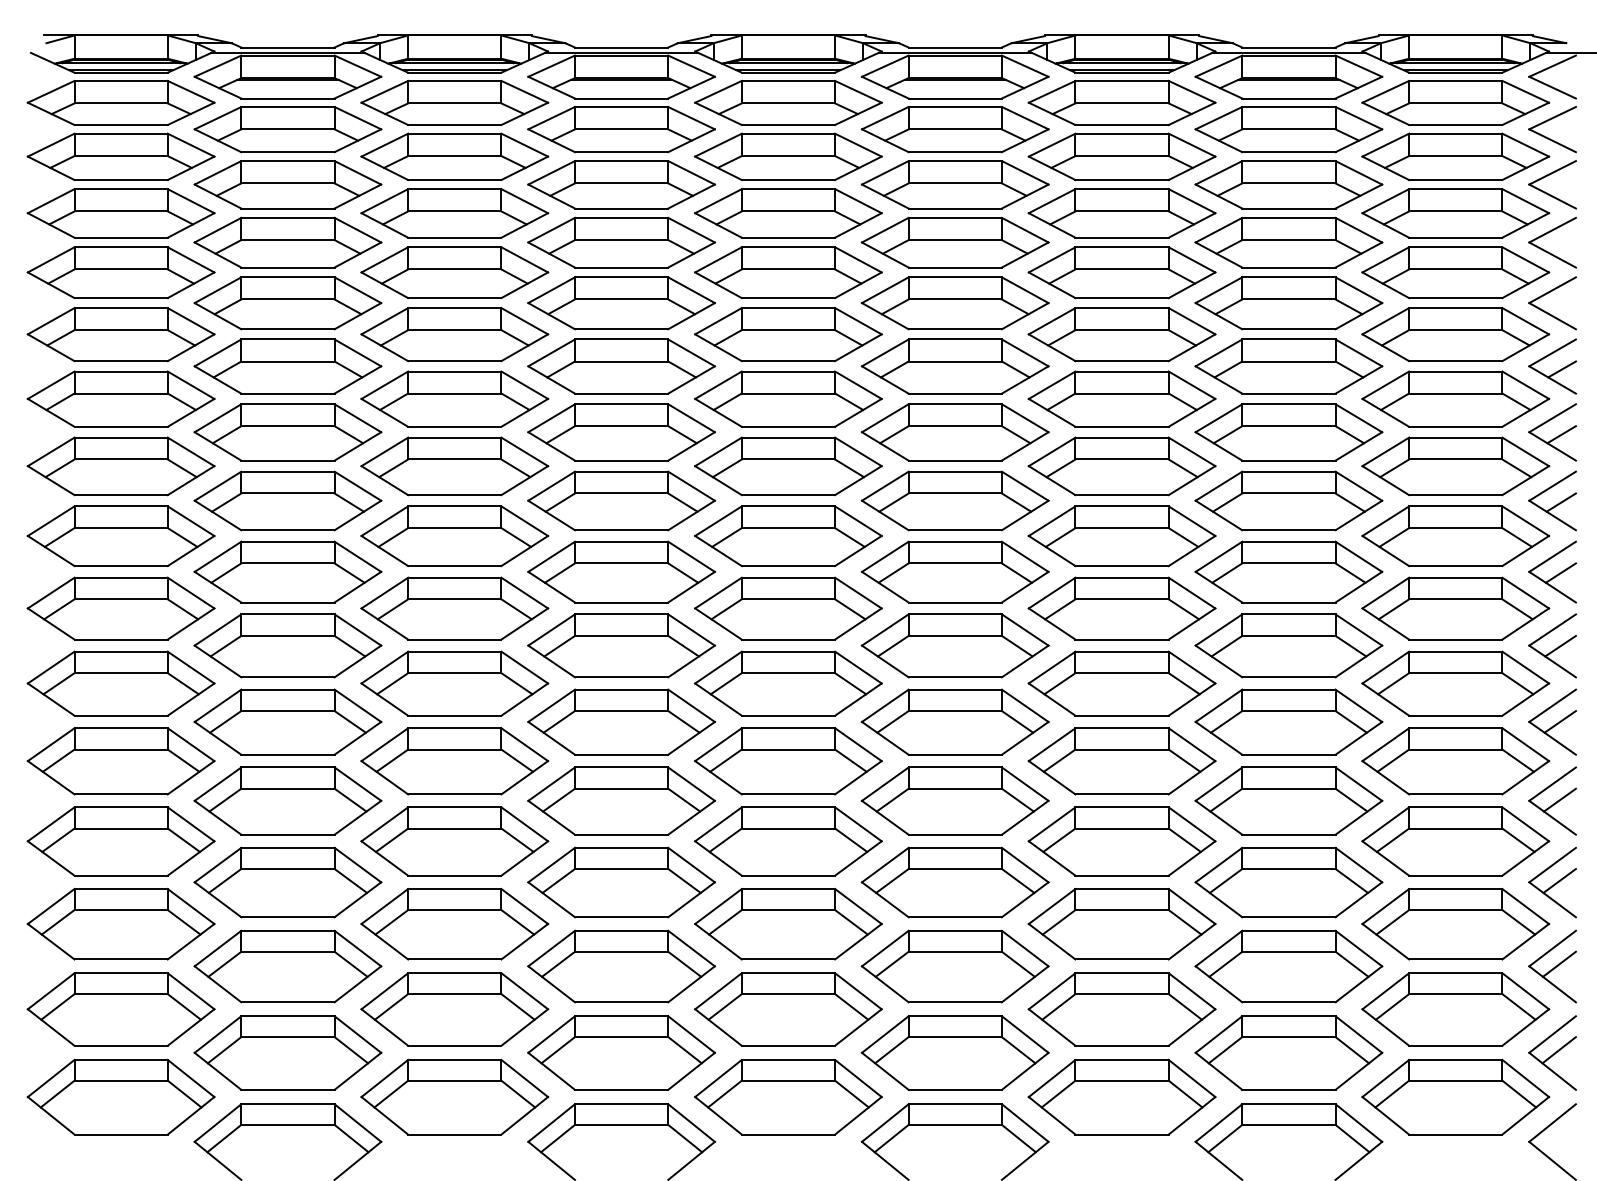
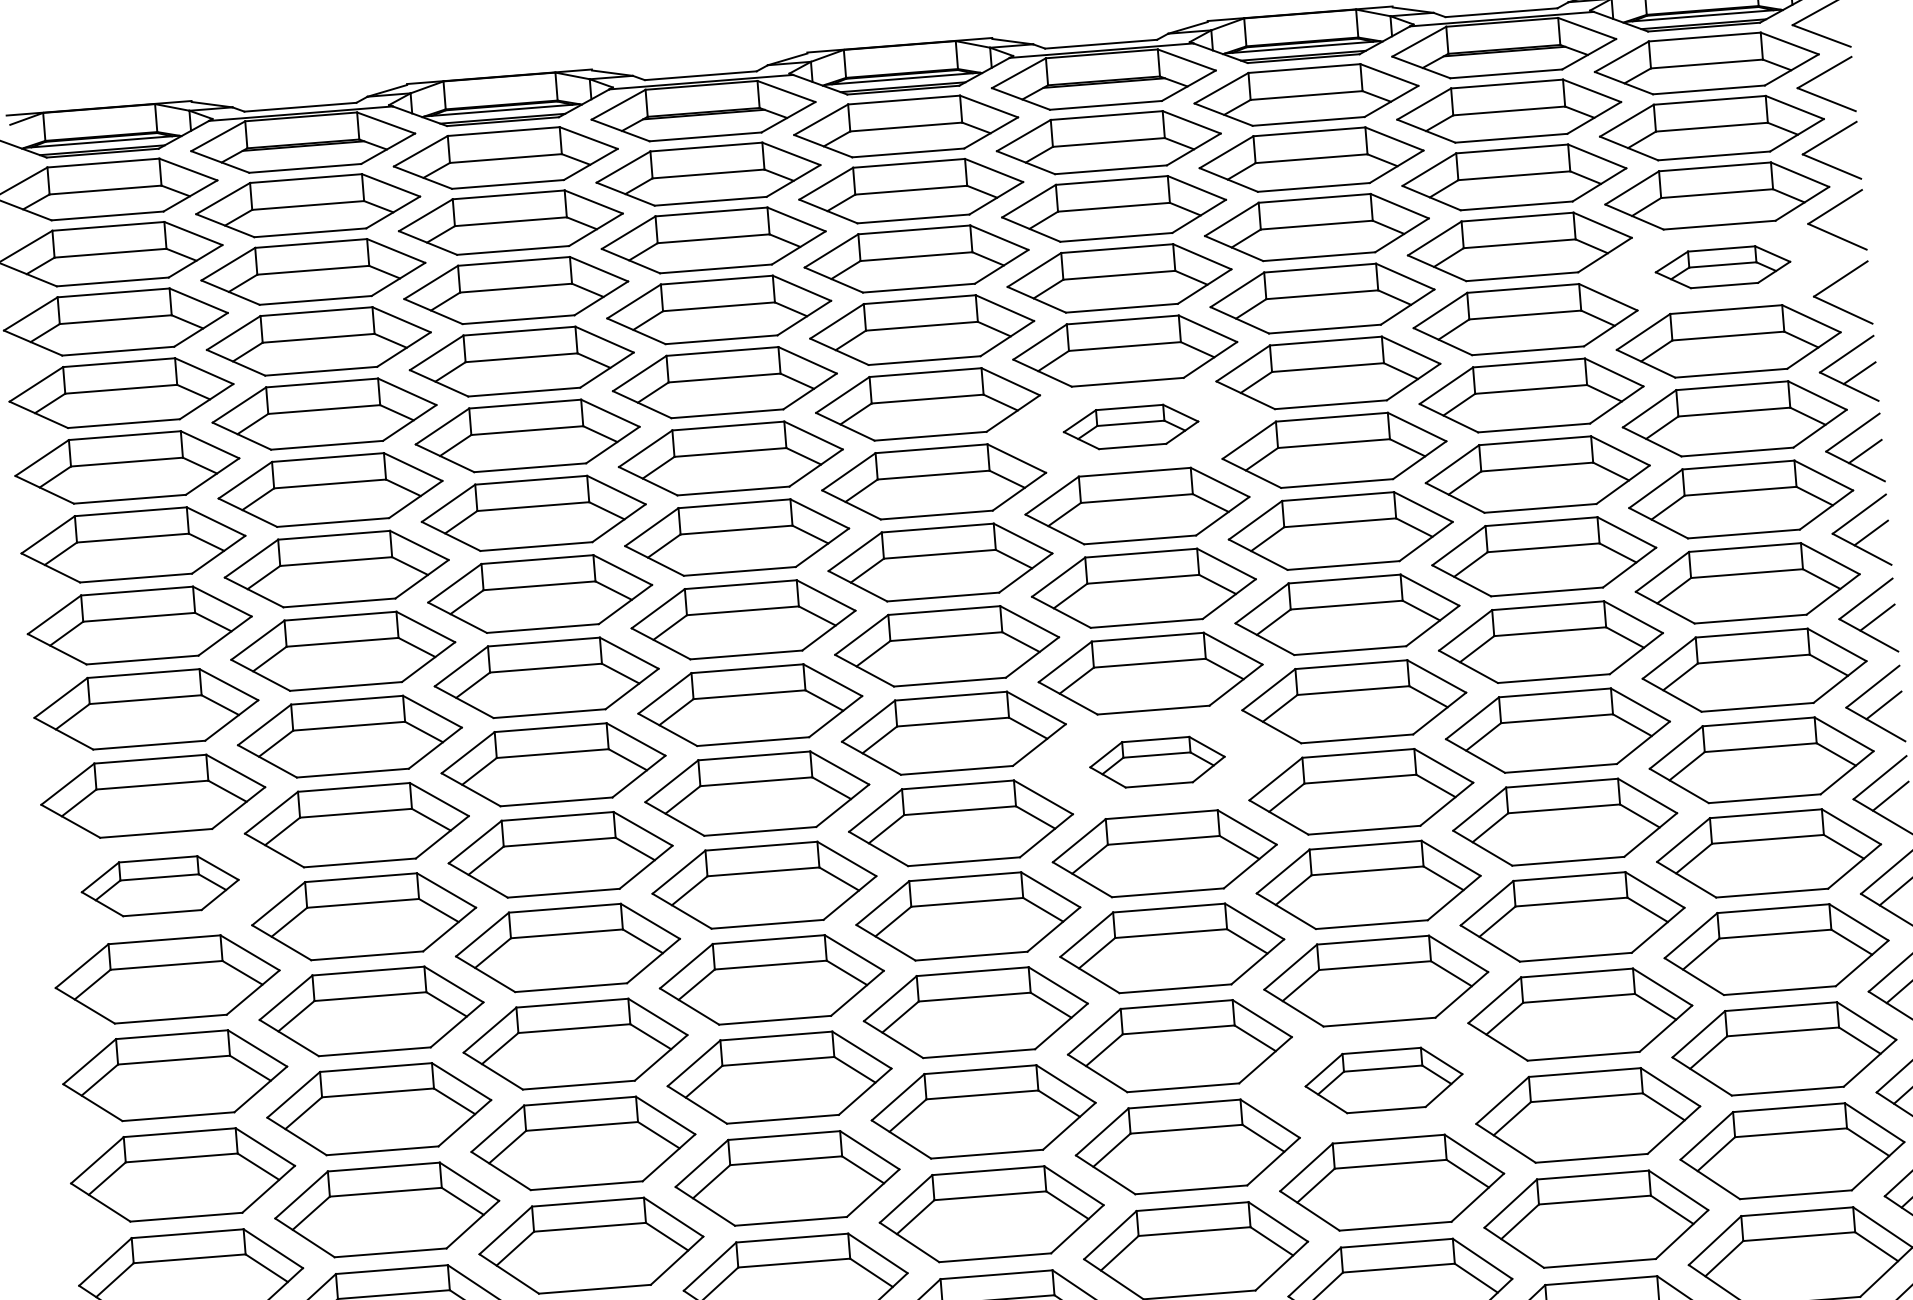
part: (1455, 272) -> (1722, 266), size x0.6
part: (954, 366) -> (1130, 427), size x0.6
part: (954, 645) -> (1156, 761), size x0.6
part: (120, 683) -> (159, 886), size x0.7
part: (1121, 924) -> (1383, 1080), size x0.7

